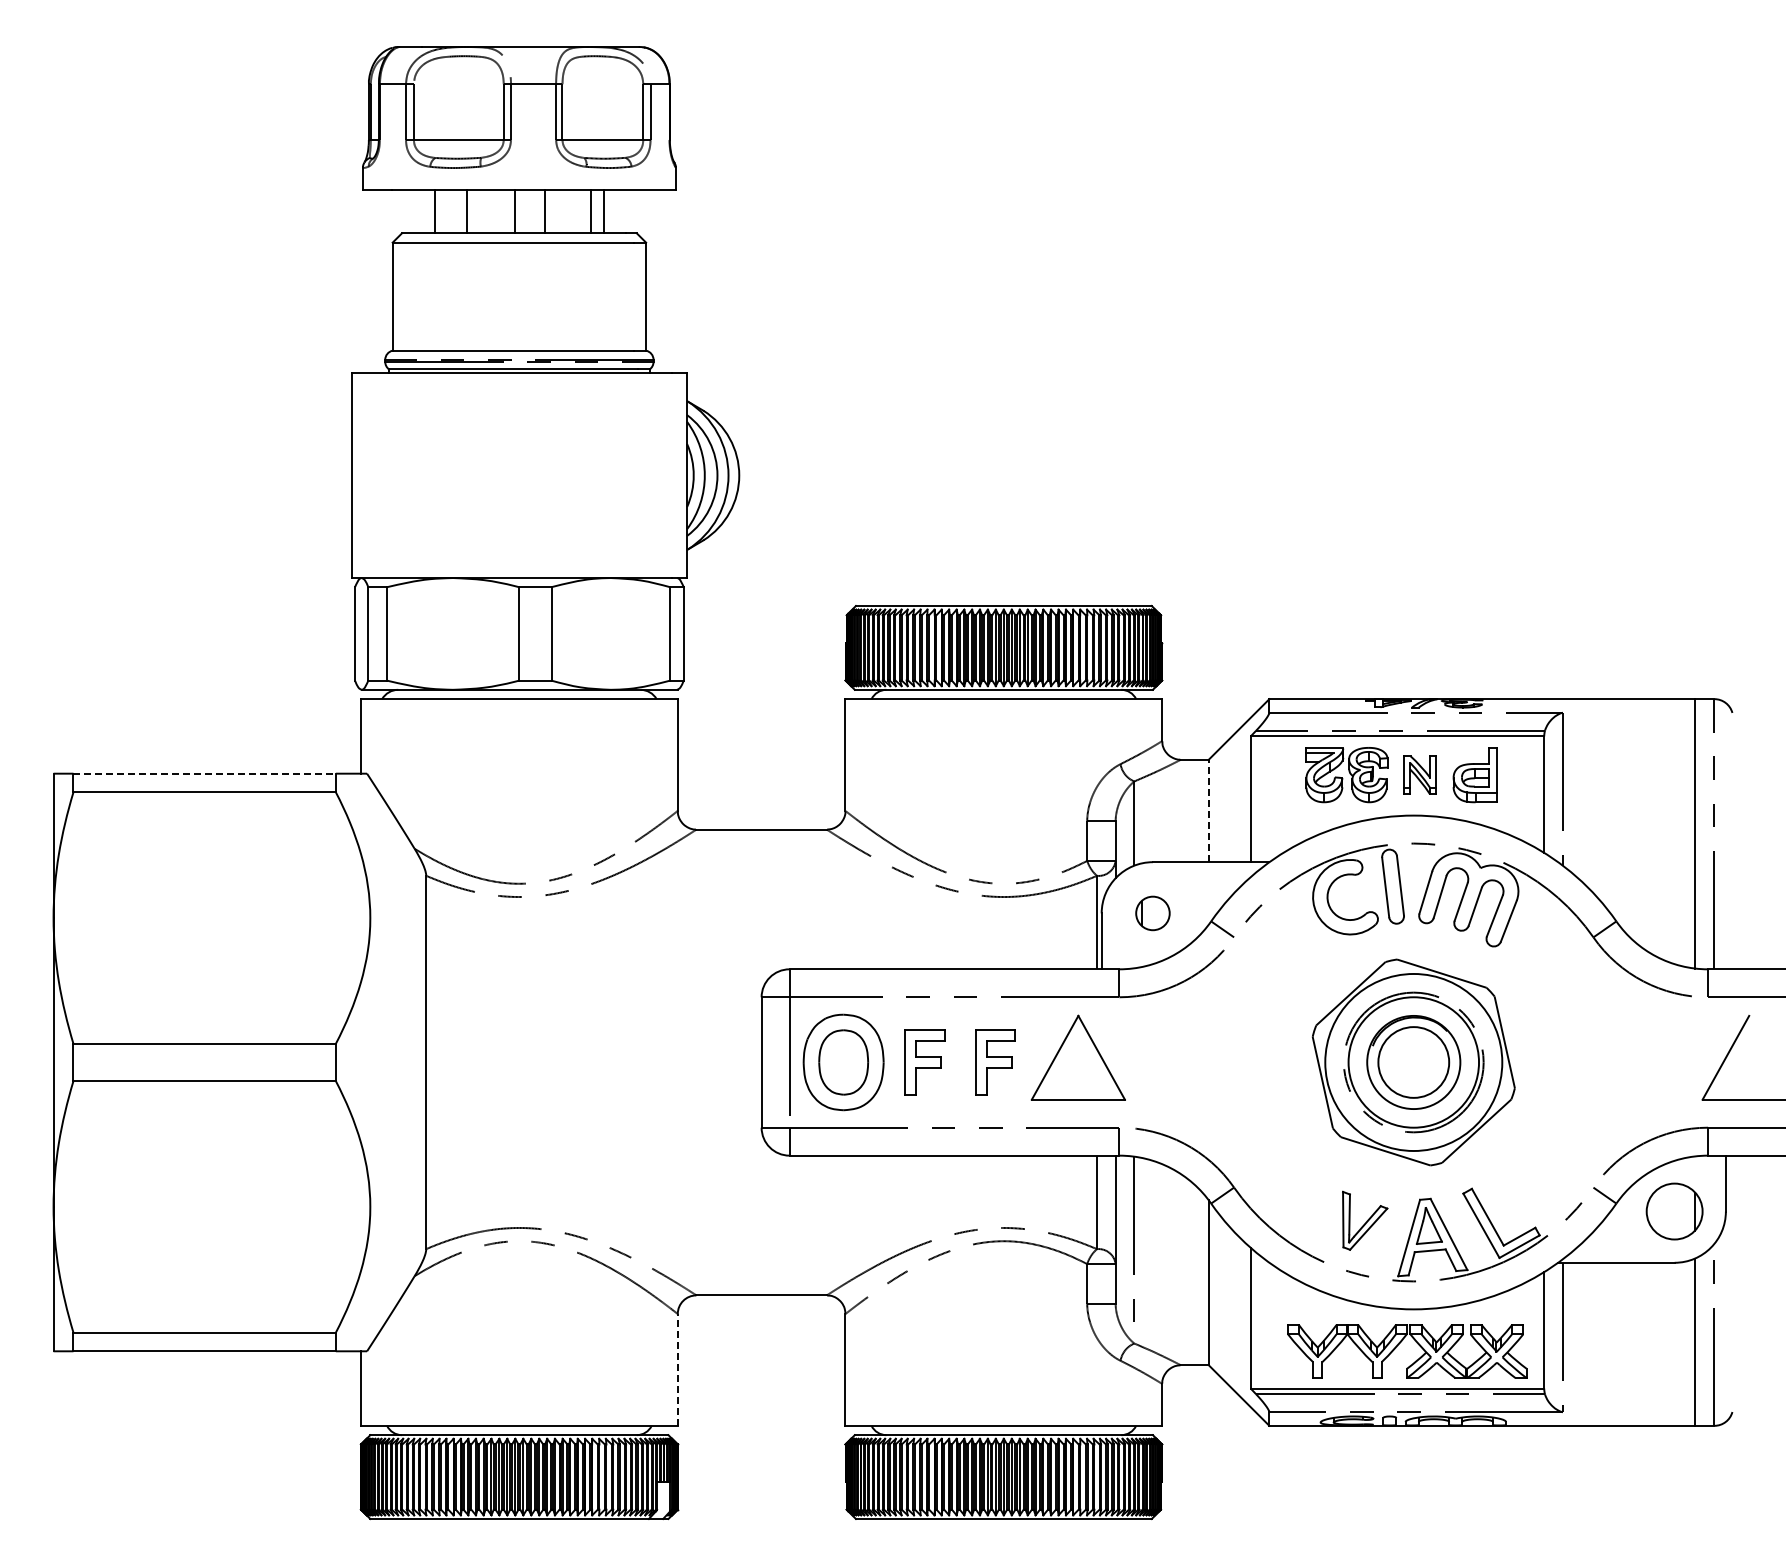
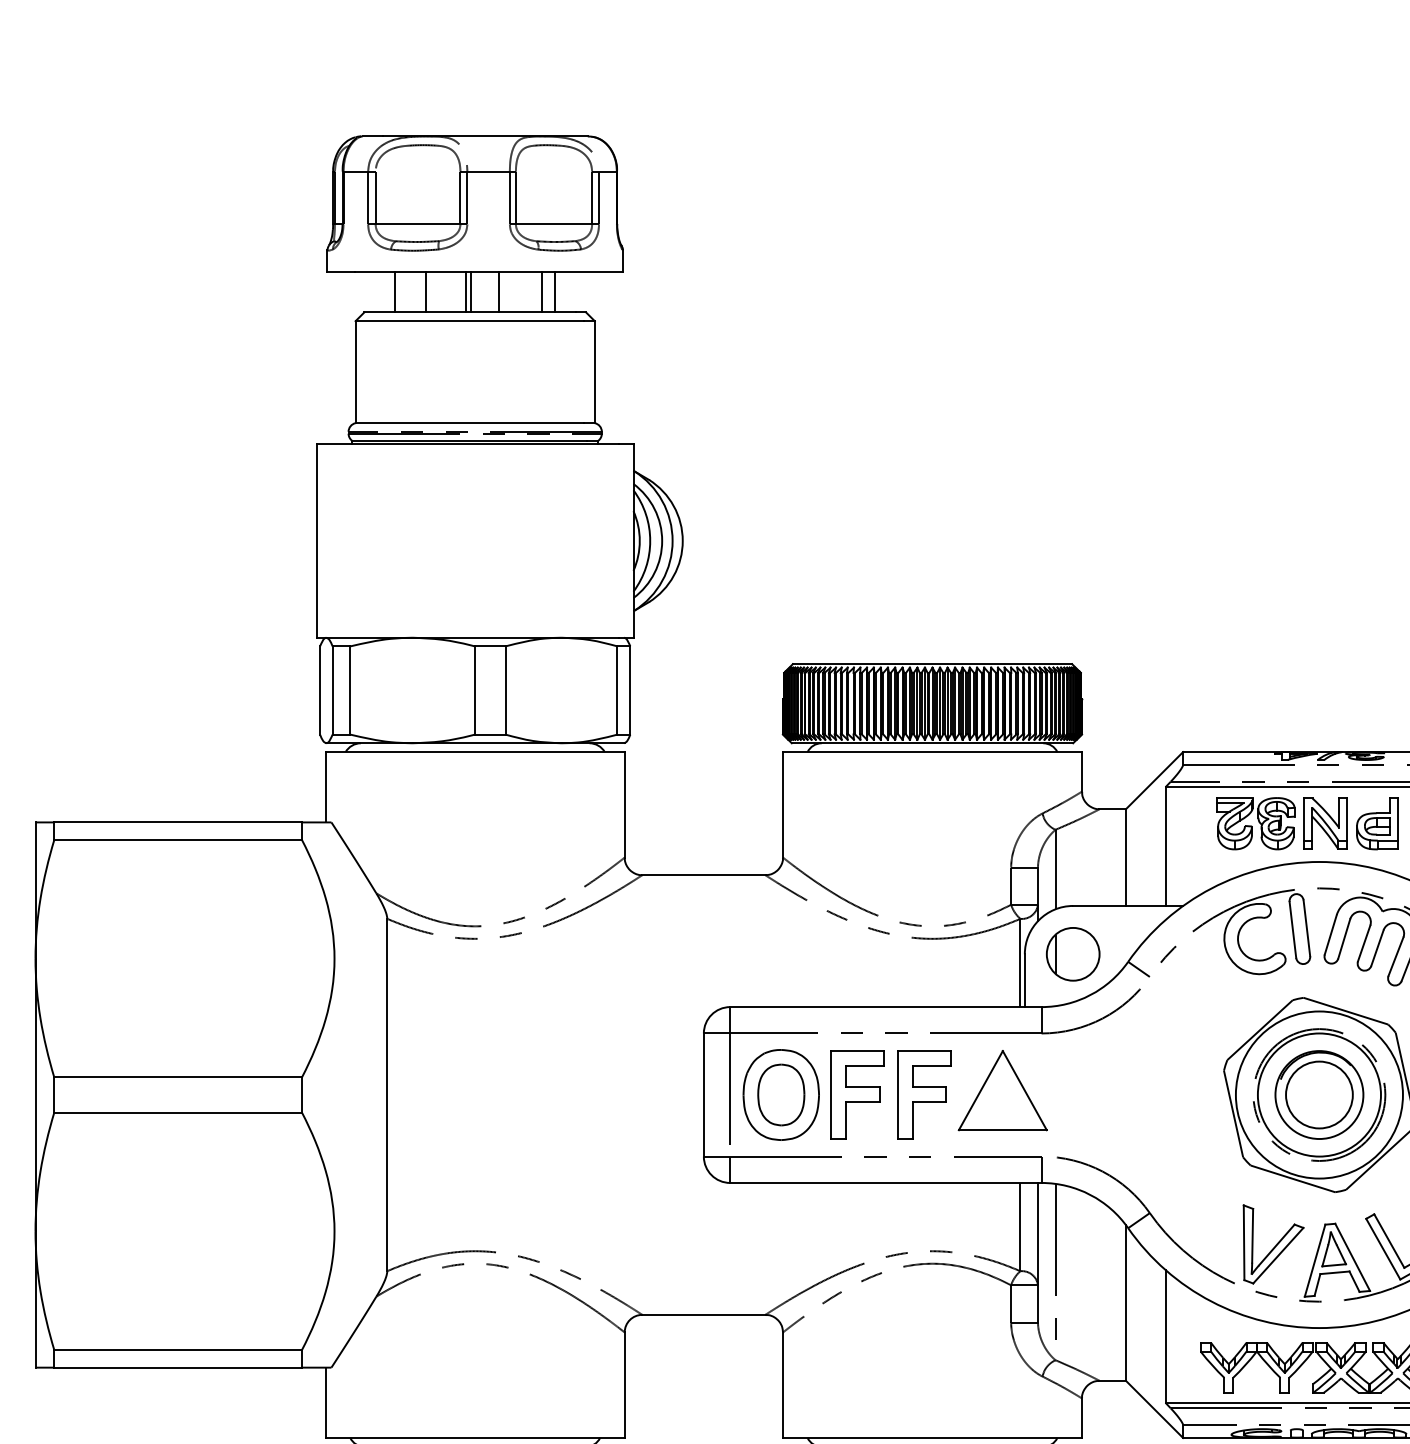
line: (510, 211) -> (466, 291), added
line: (205, 773) -> (178, 822), dashed -> solid
part: (1420, 774) -> (1325, 823), size x1.43
line: (1208, 810) -> (1125, 857), dashed -> solid
part: (1152, 913) -> (1072, 954), size x1.67
part: (924, 1062) -> (857, 1095), size x1.43
part: (994, 1062) -> (923, 1095), size x1.43
part: (1364, 1220) -> (1272, 1244), size x1.43
line: (677, 1369) -> (624, 1384), dashed -> solid

